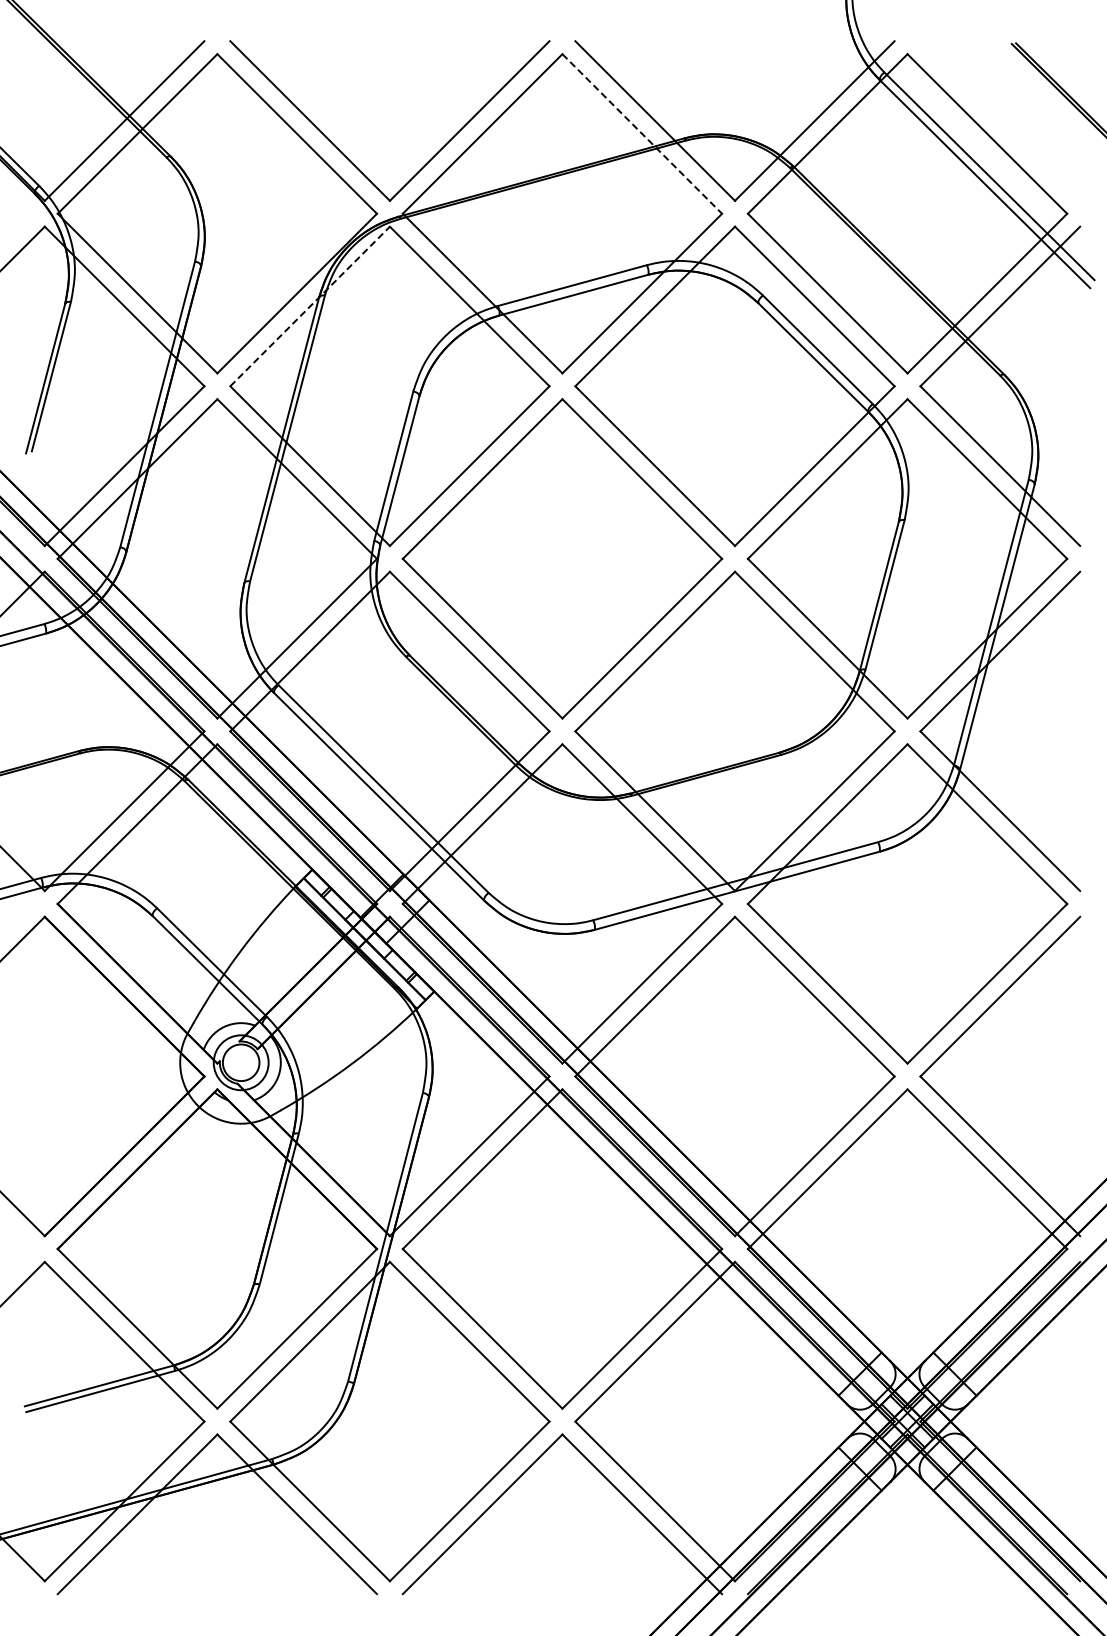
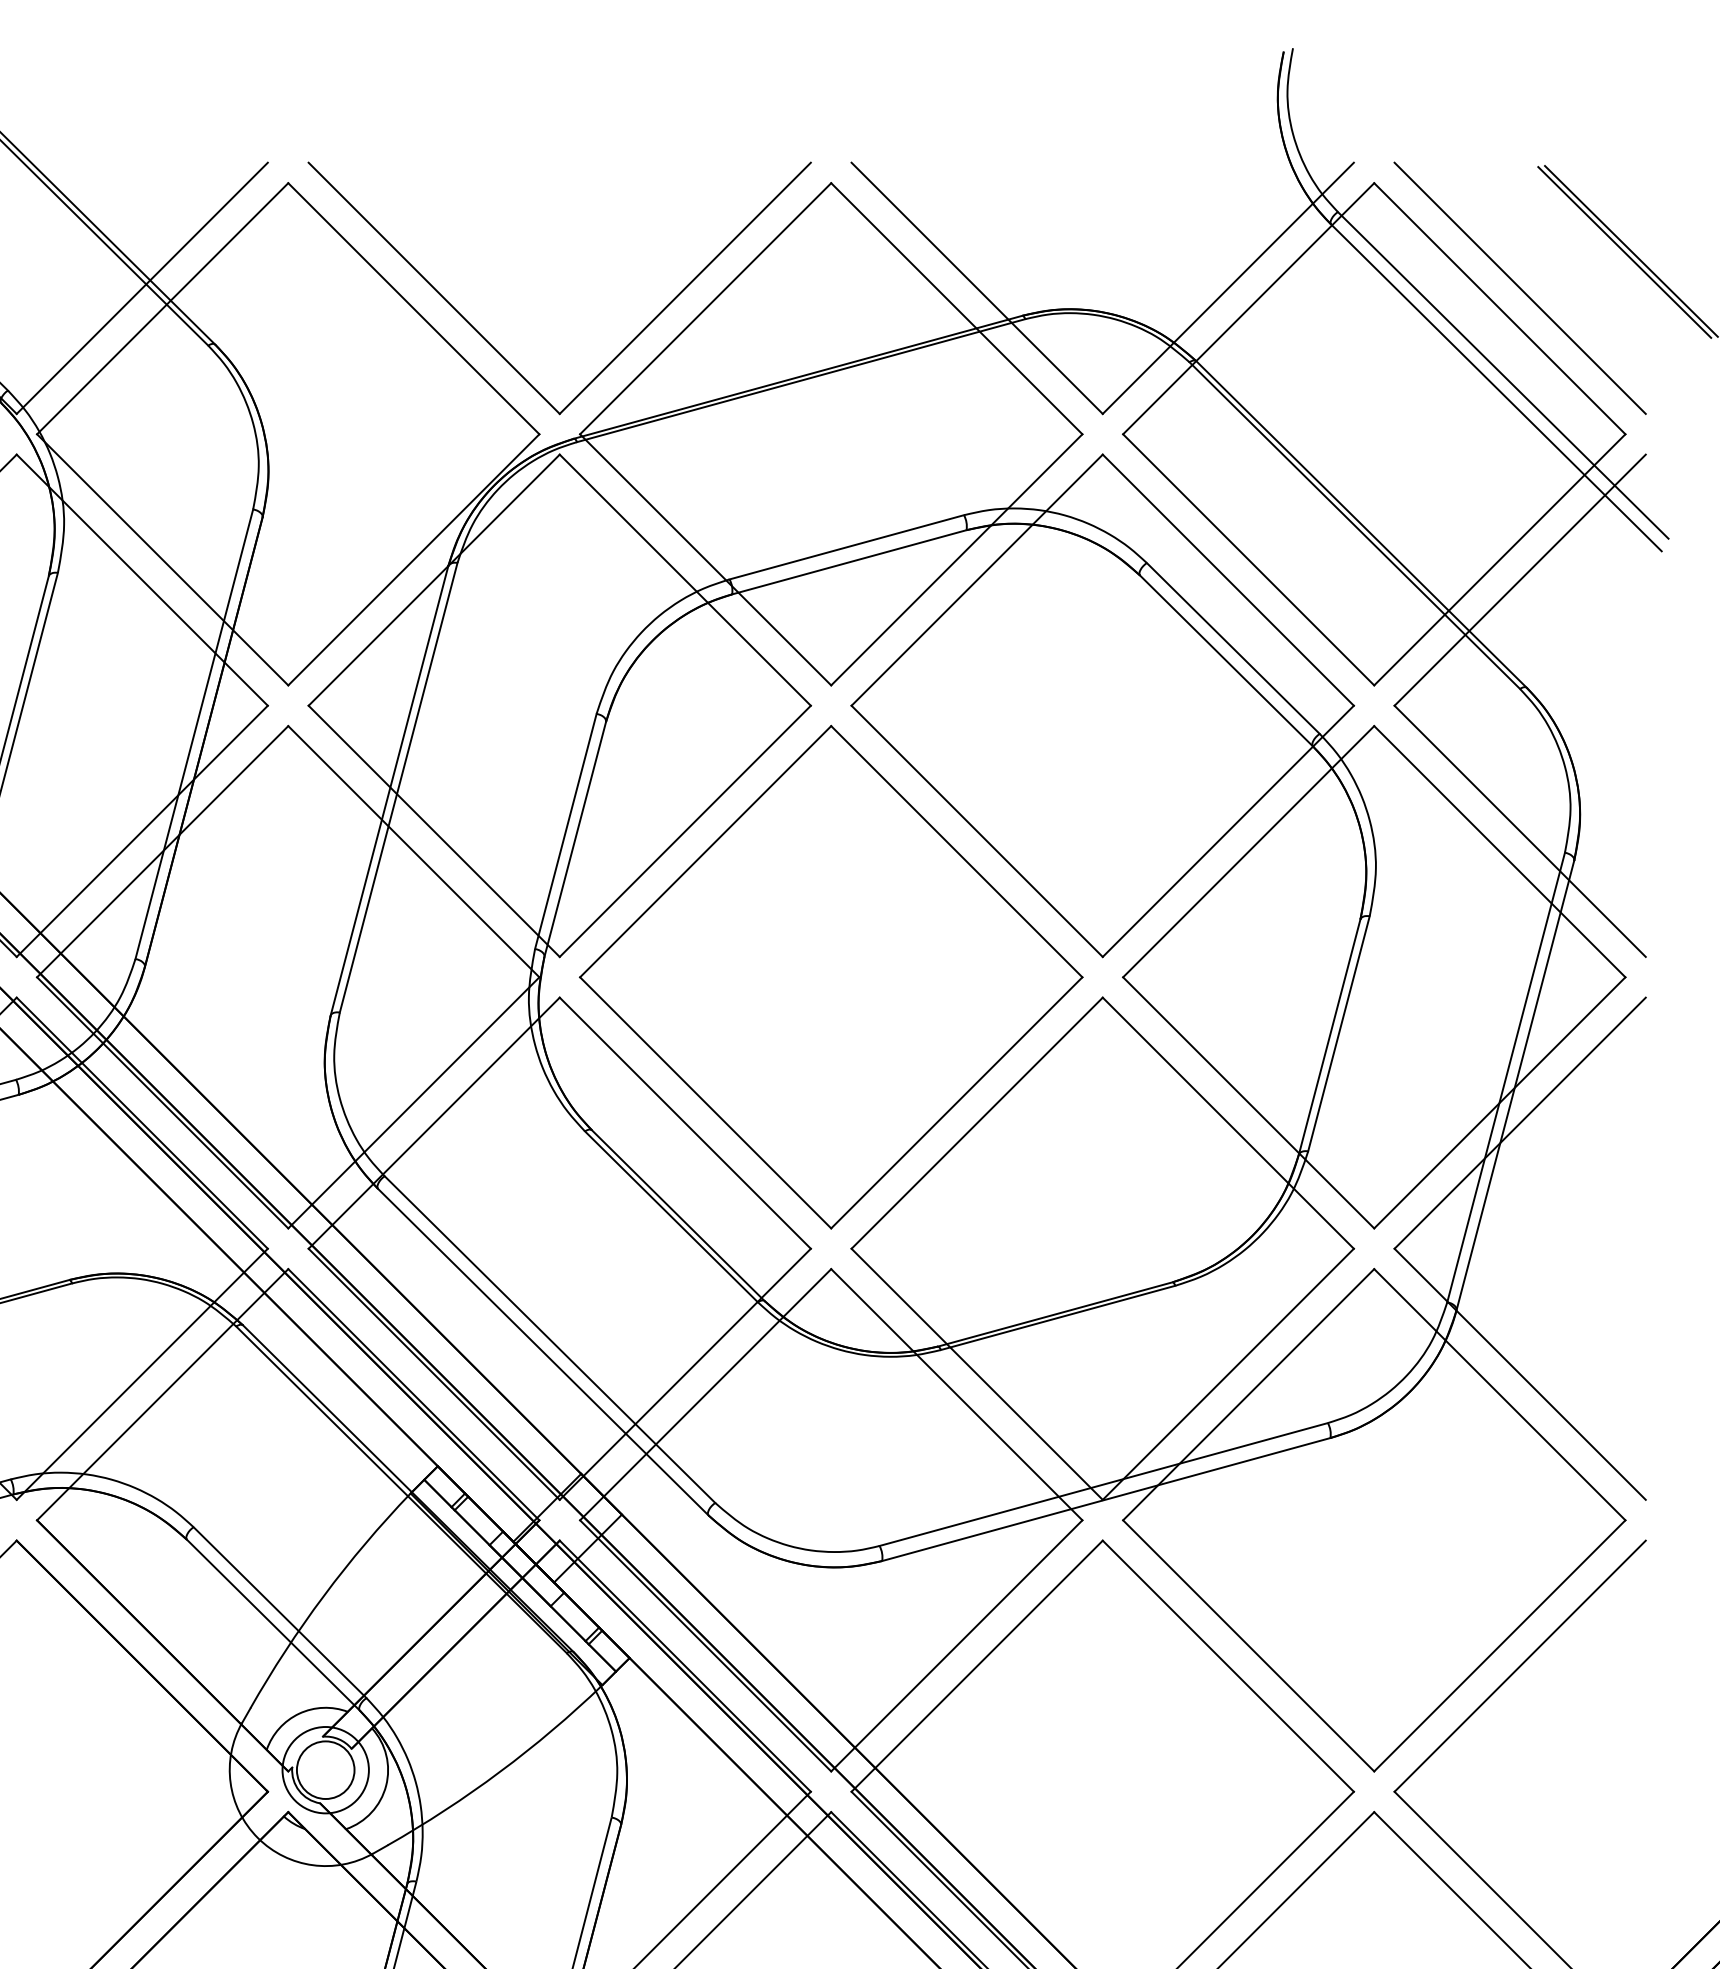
line: (1000, 120) -> (1520, 287), added
line: (642, 133) -> (957, 307), dashed -> solid
line: (310, 306) -> (434, 580), dashed -> solid

